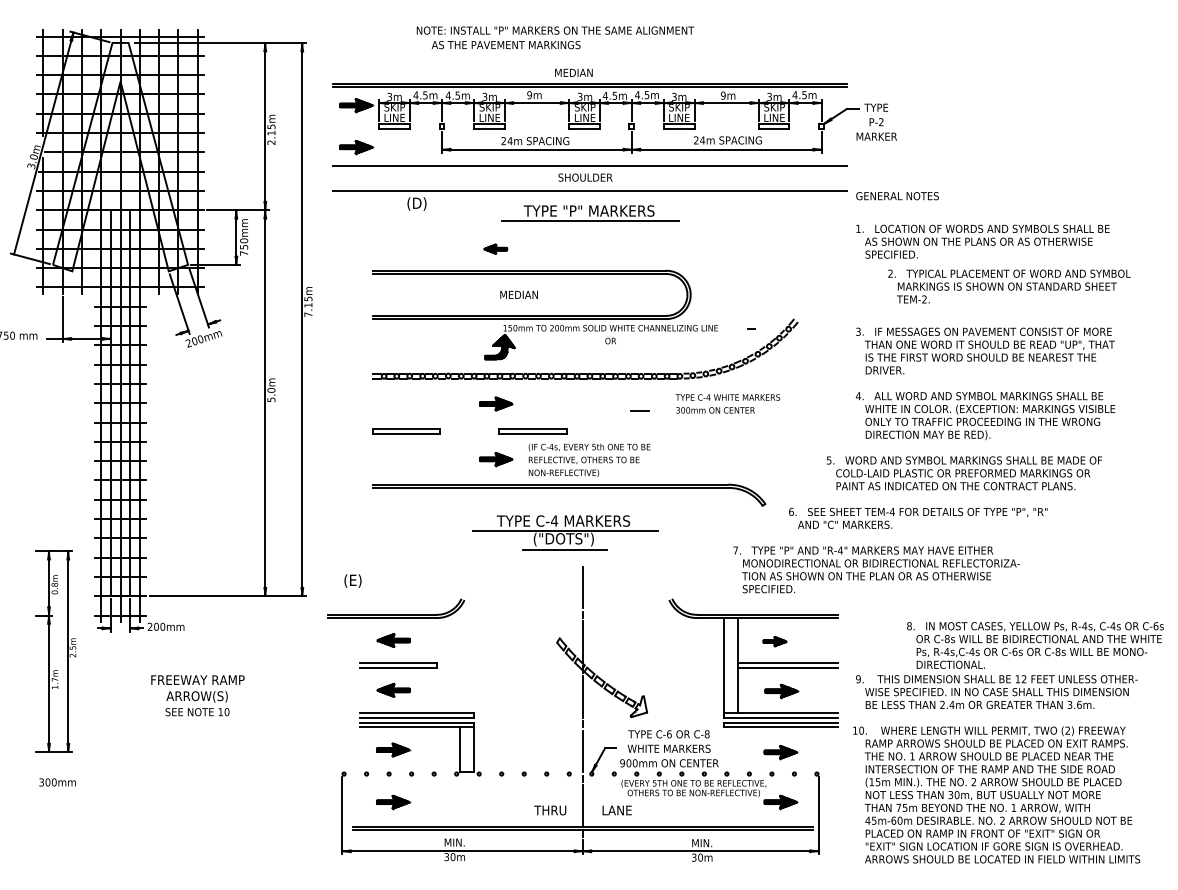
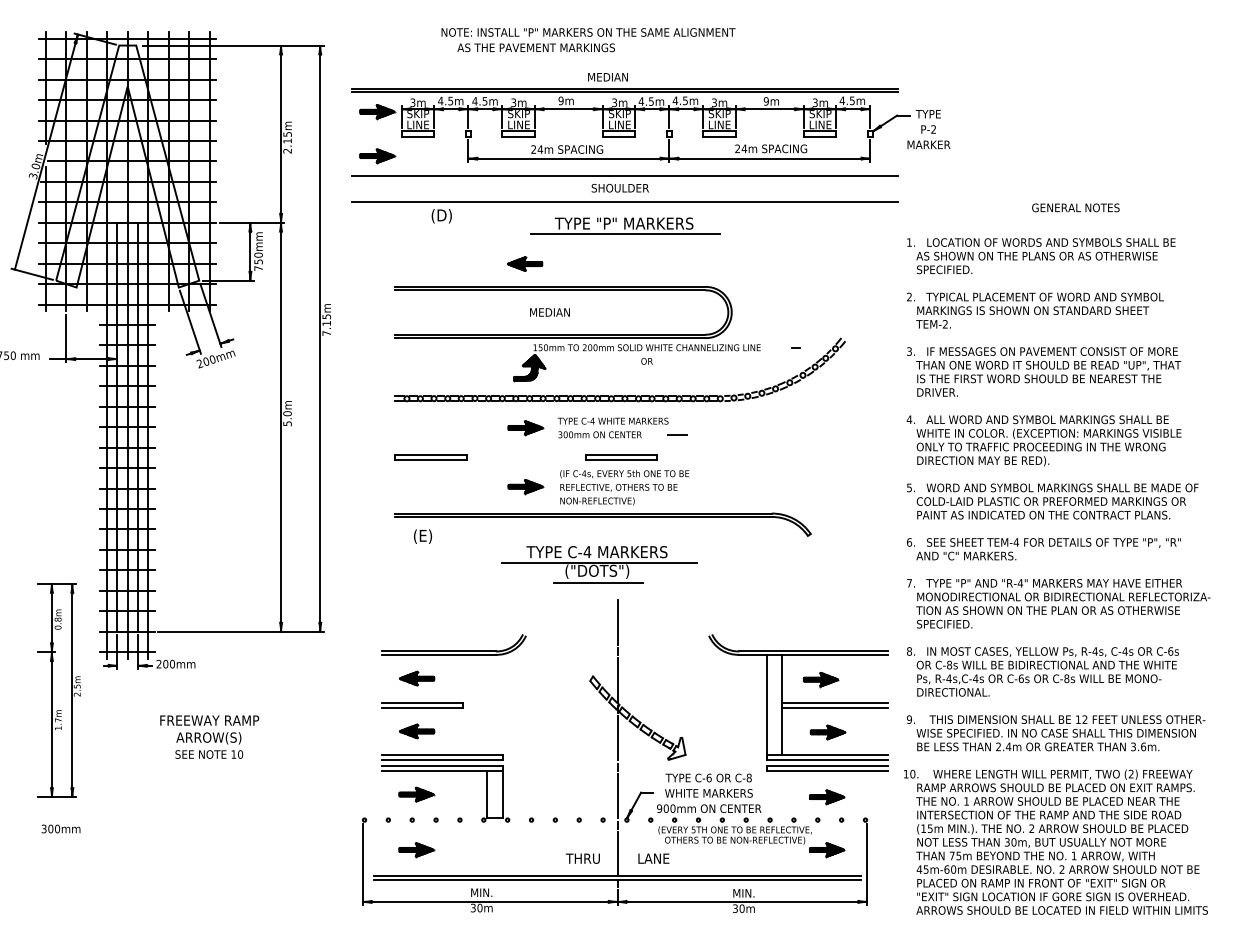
text: (897, 195) -> (1075, 207), moved
part: (496, 248) -> (525, 263), size x1.43
text: (1009, 286) -> (1035, 310), moved
text: (727, 403) -> (612, 427), moved
part: (532, 431) -> (621, 457), moved
text: (964, 473) -> (1052, 501), moved
text: (917, 518) -> (1043, 549), moved
text: (876, 569) -> (1058, 603), moved
text: (353, 580) -> (423, 536), moved
part: (395, 608) -> (453, 644), moved
part: (774, 641) -> (820, 679), size x1.43
text: (1034, 645) -> (1042, 671), moved

